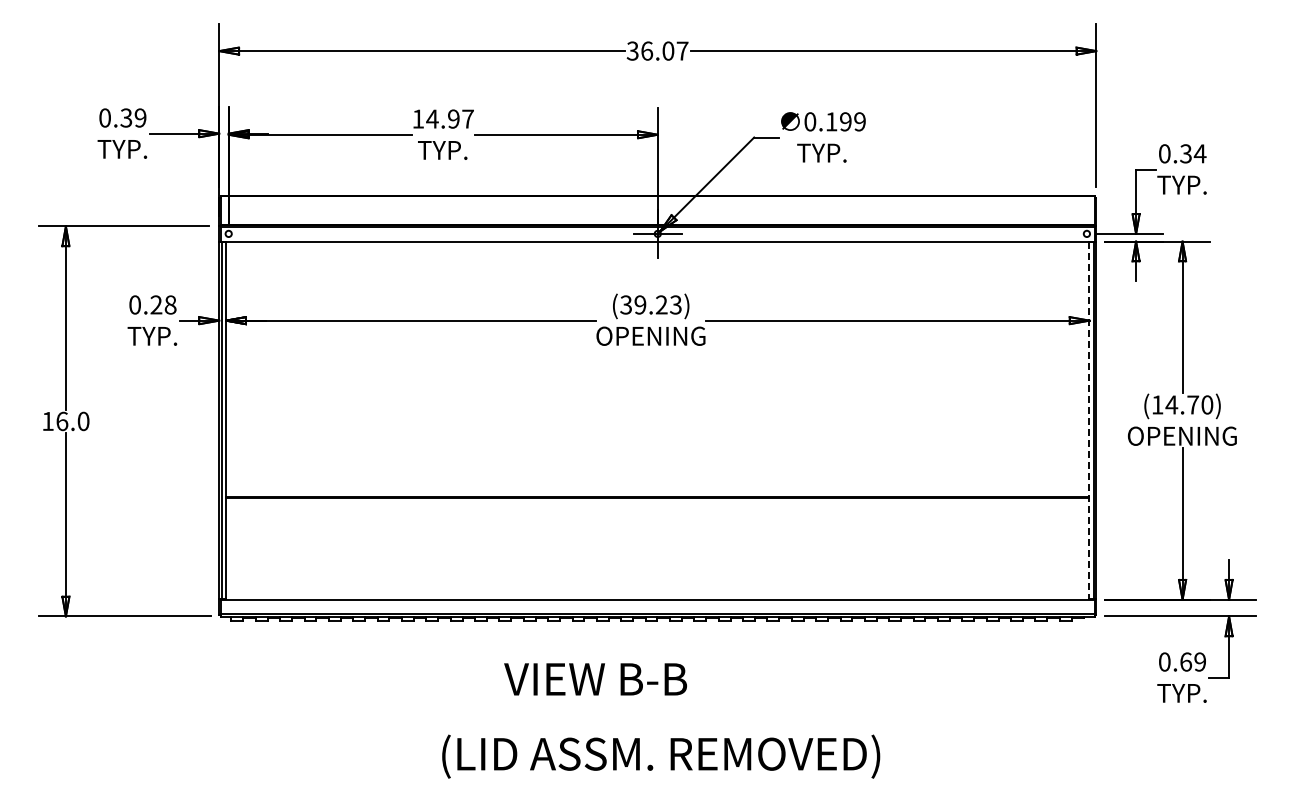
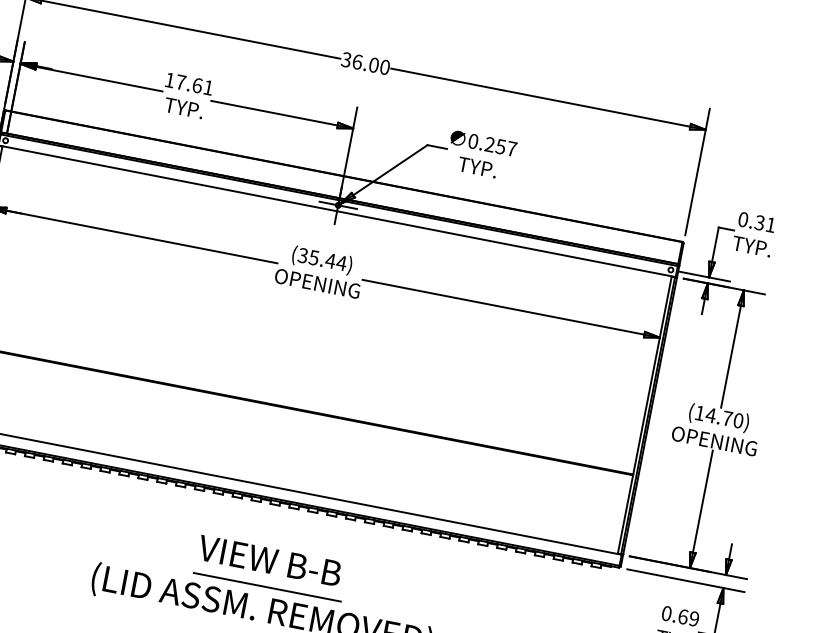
text: (682, 50) -> (385, 66), 36.07 -> 36.00
text: (449, 118) -> (194, 84), 14.97 -> 17.61
text: (845, 121) -> (500, 146), 0.199 -> 0.257
text: (1199, 153) -> (770, 224), 0.34 -> 0.31
text: (658, 304) -> (328, 260), (39.23) -> (35.44)
line: (1089, 420) -> (644, 415), dashed -> solid
text: (595, 679) -> (269, 560), moved
line: (661, 725) -> (267, 587), added

